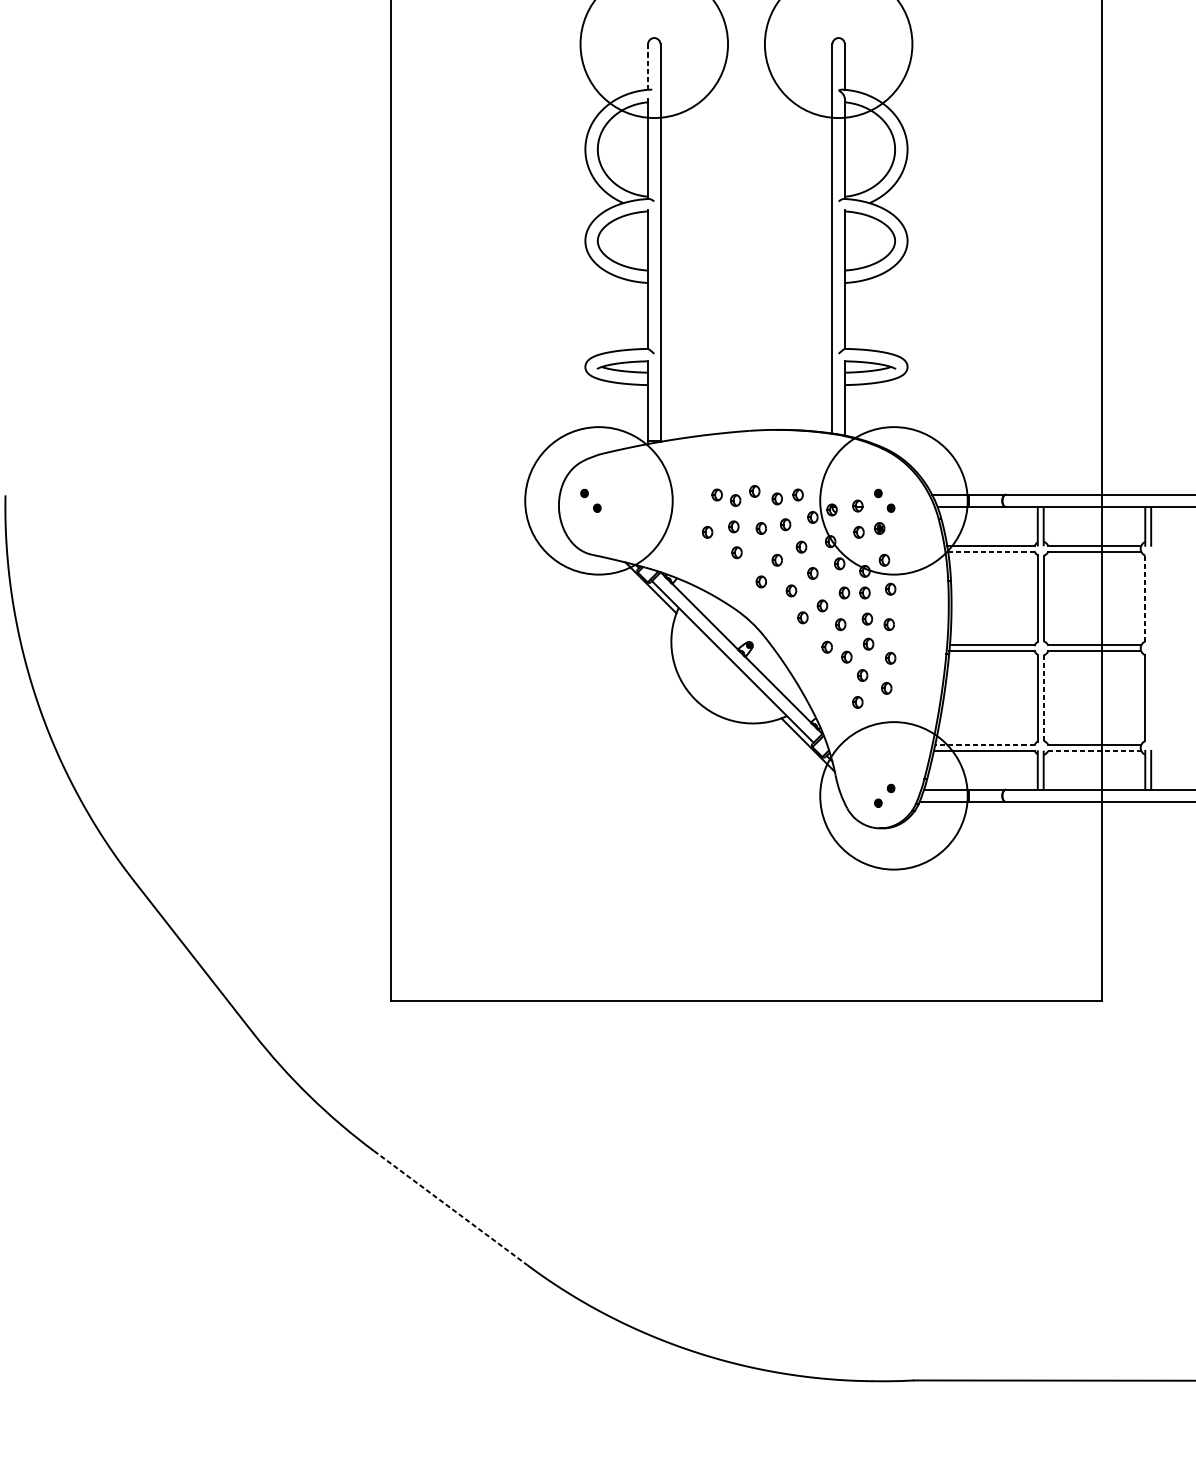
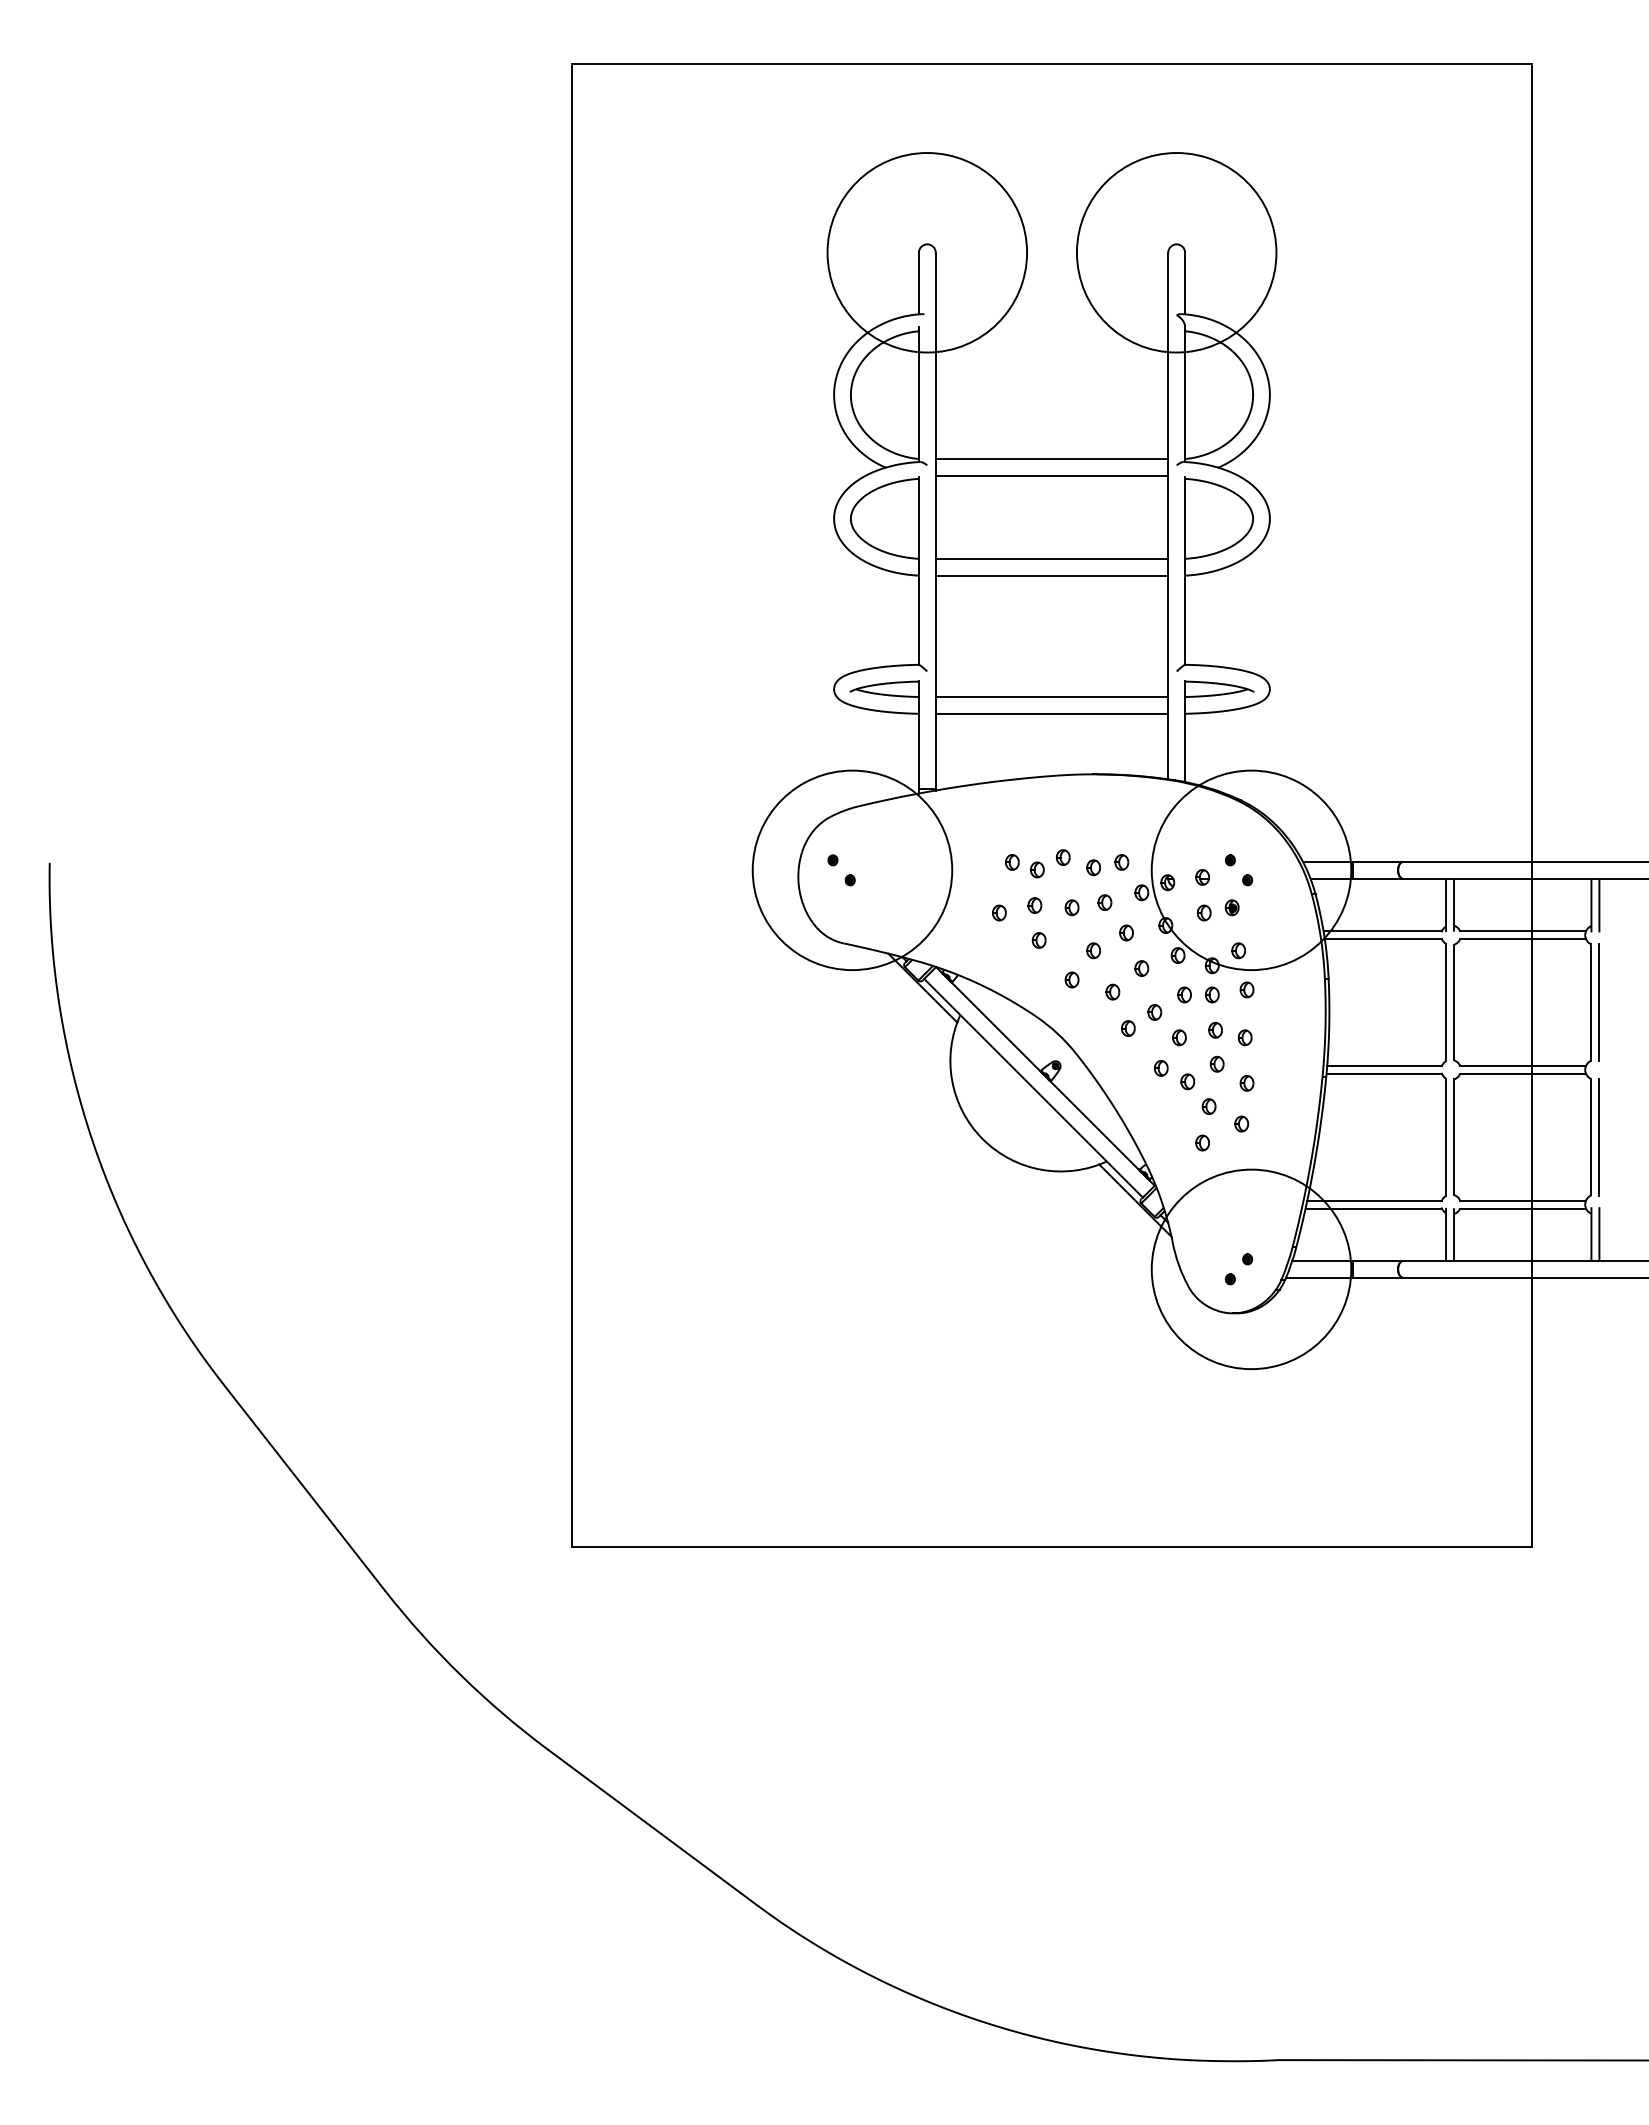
line: (647, 66) -> (918, 283), dashed -> solid
line: (746, 197) -> (1051, 459), added
line: (746, 209) -> (1051, 476), added
line: (746, 271) -> (1051, 559), added
line: (746, 282) -> (1051, 575), added
line: (746, 373) -> (1051, 697), added
line: (746, 384) -> (1051, 713), added
line: (991, 551) -> (1383, 939), dashed -> solid
line: (1151, 598) -> (1599, 1002), added
line: (1145, 599) -> (1591, 1003), dashed -> solid
line: (1151, 697) -> (1599, 1136), added
line: (1044, 698) -> (1454, 1137), dashed -> solid
line: (984, 744) -> (1374, 1200), dashed -> solid
line: (1095, 750) -> (1523, 1208), dashed -> solid
line: (451, 1208) -> (652, 1827), dashed -> solid

